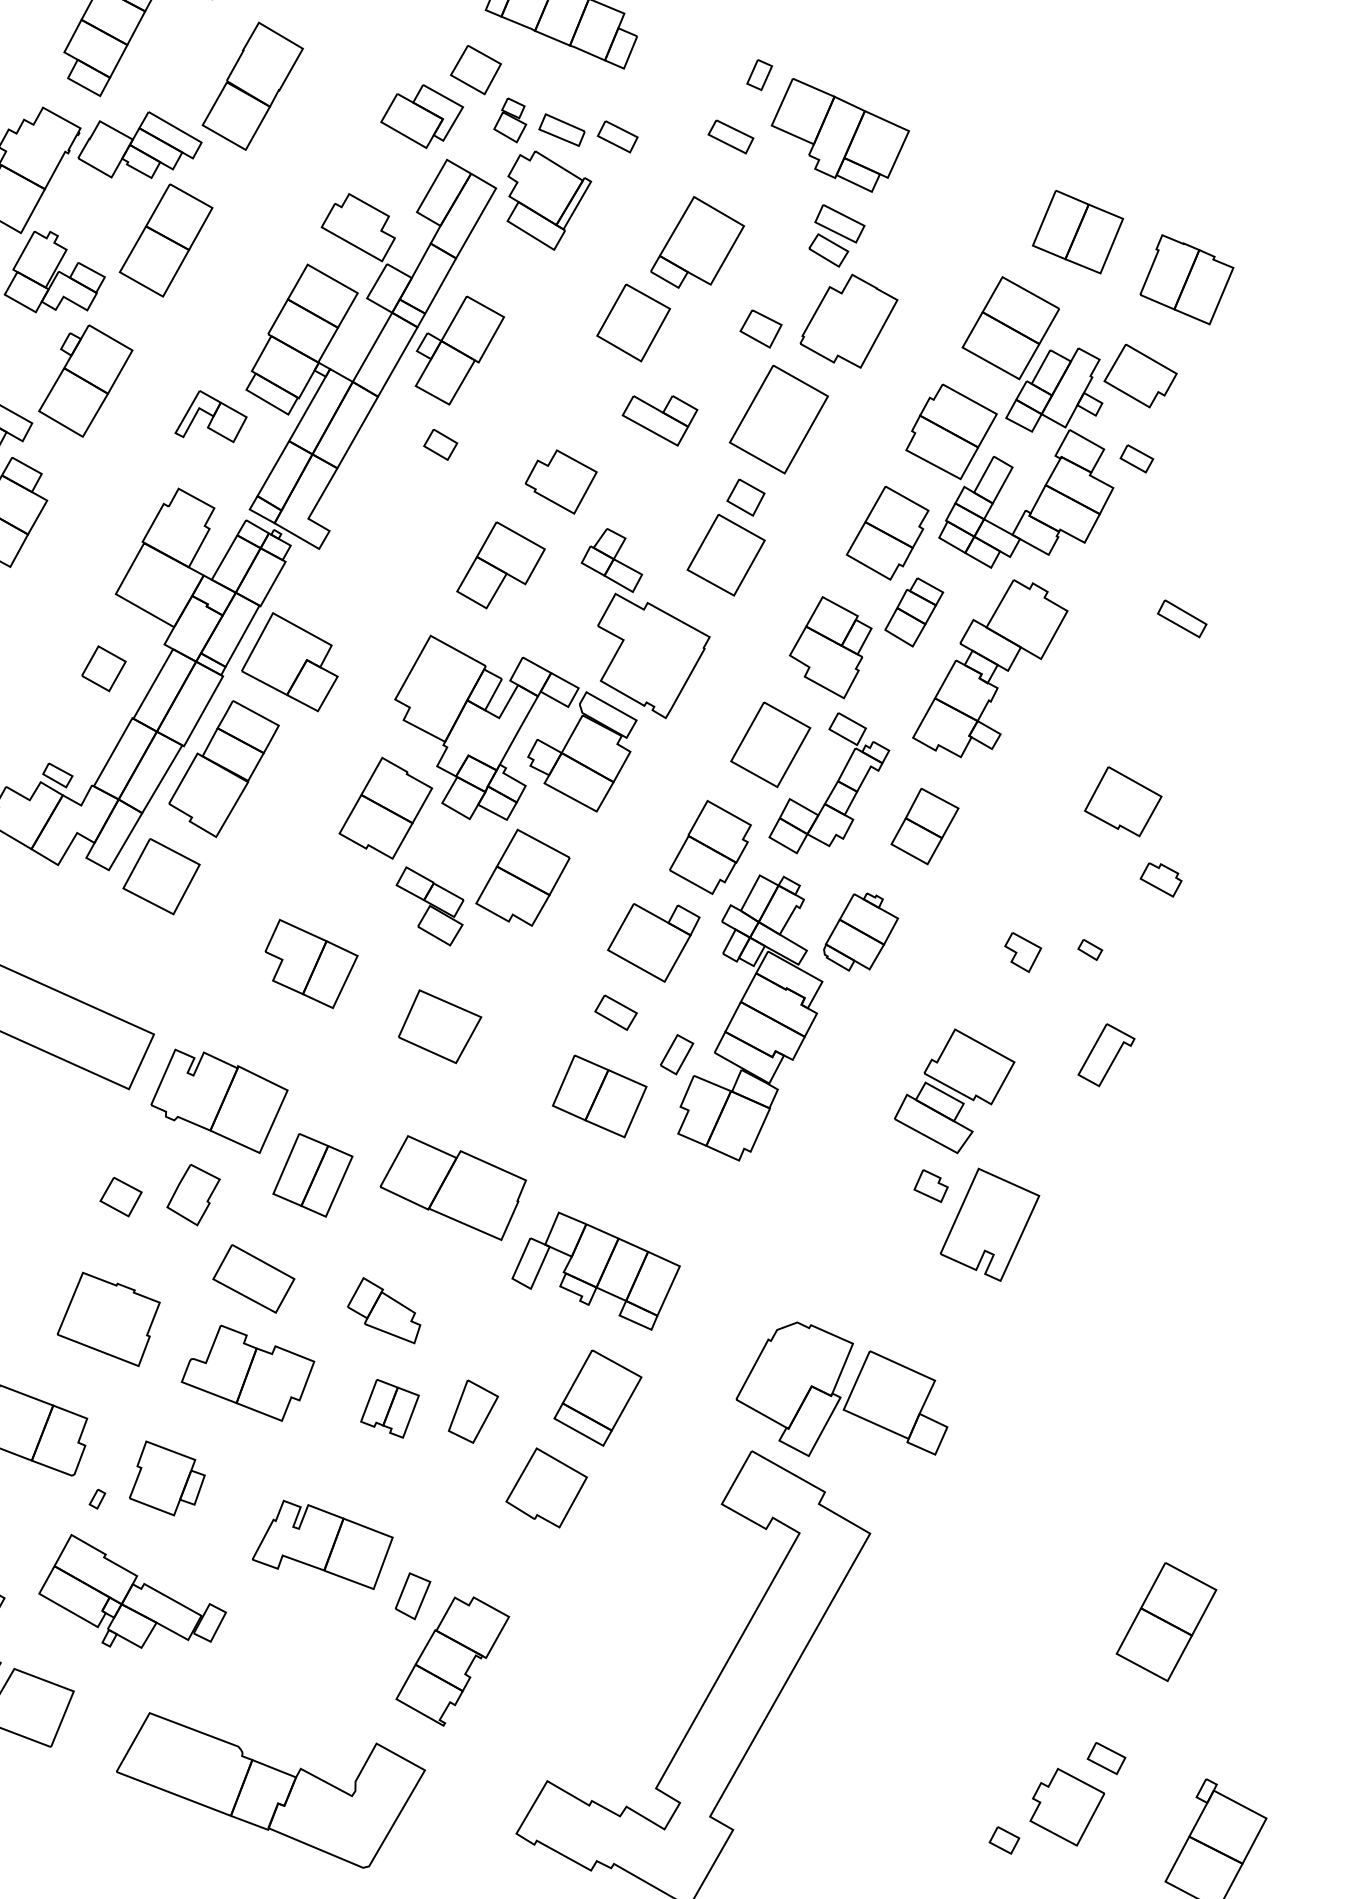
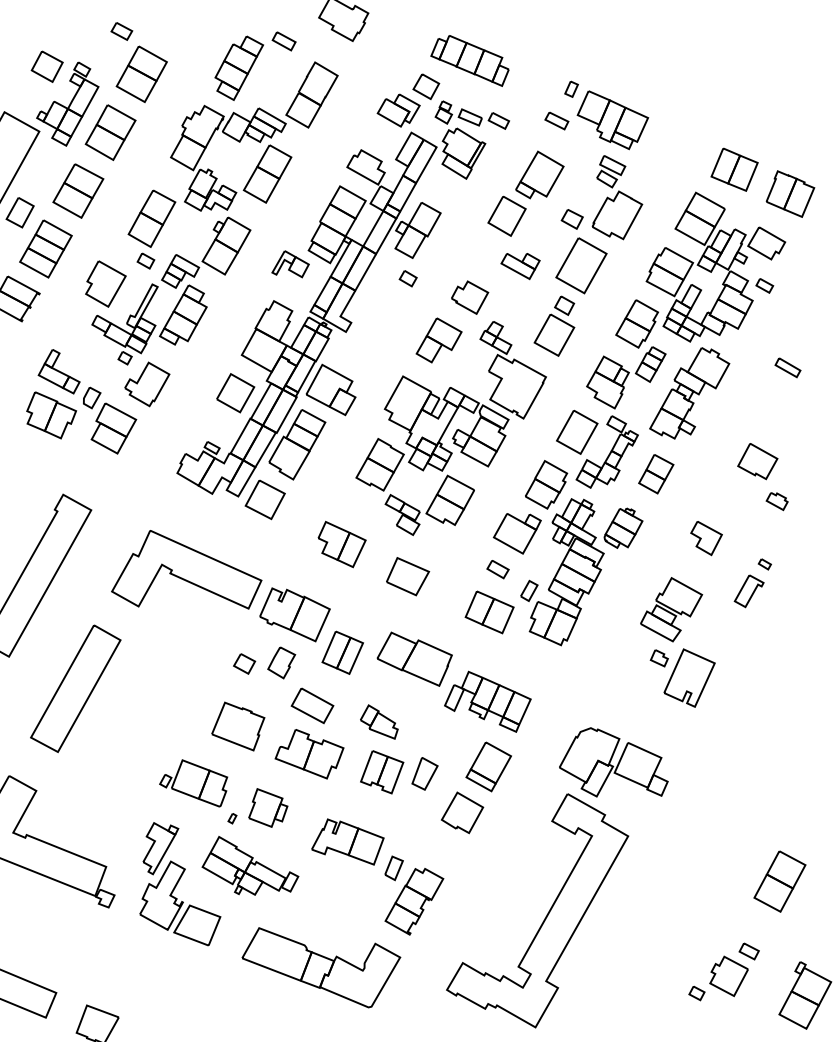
part: (103, 669) -> (235, 393), size x1.67
part: (1089, 950) -> (764, 564), moved
part: (1023, 952) -> (706, 538), size x1.67
part: (390, 1409) -> (382, 772), size x1.43

